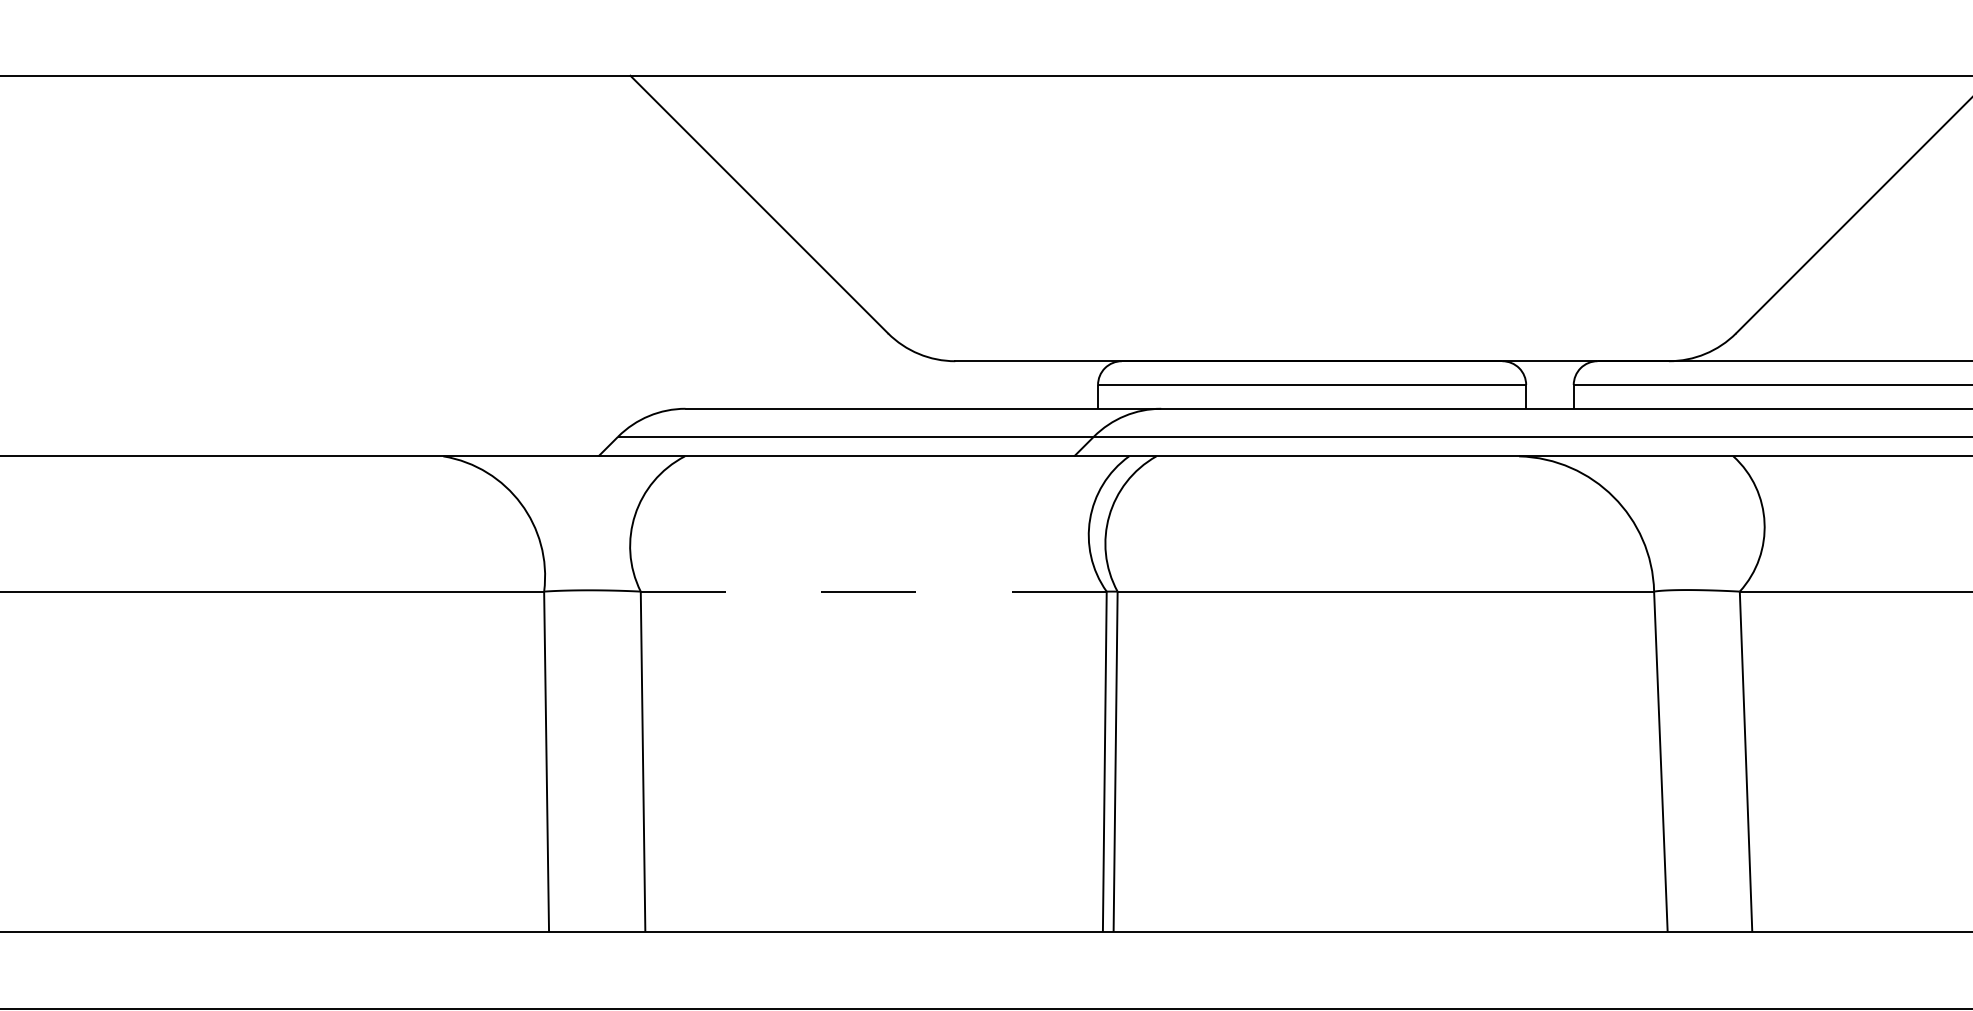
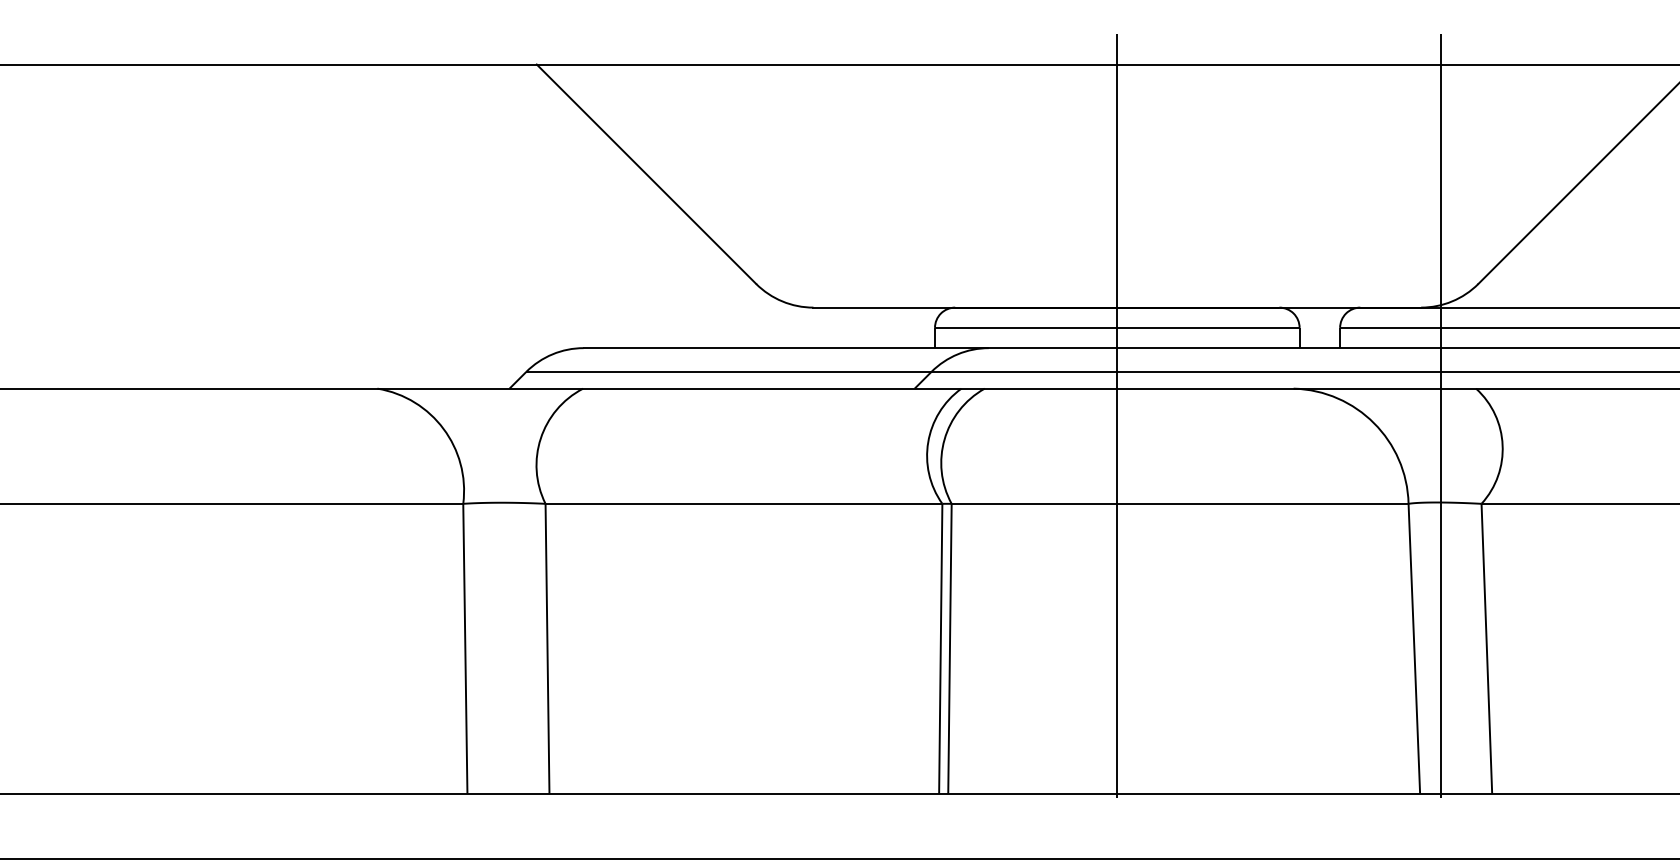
line: (1312, 487) -> (1117, 415), added
line: (1692, 487) -> (1441, 415), added
line: (873, 591) -> (743, 503), dashed -> solid

